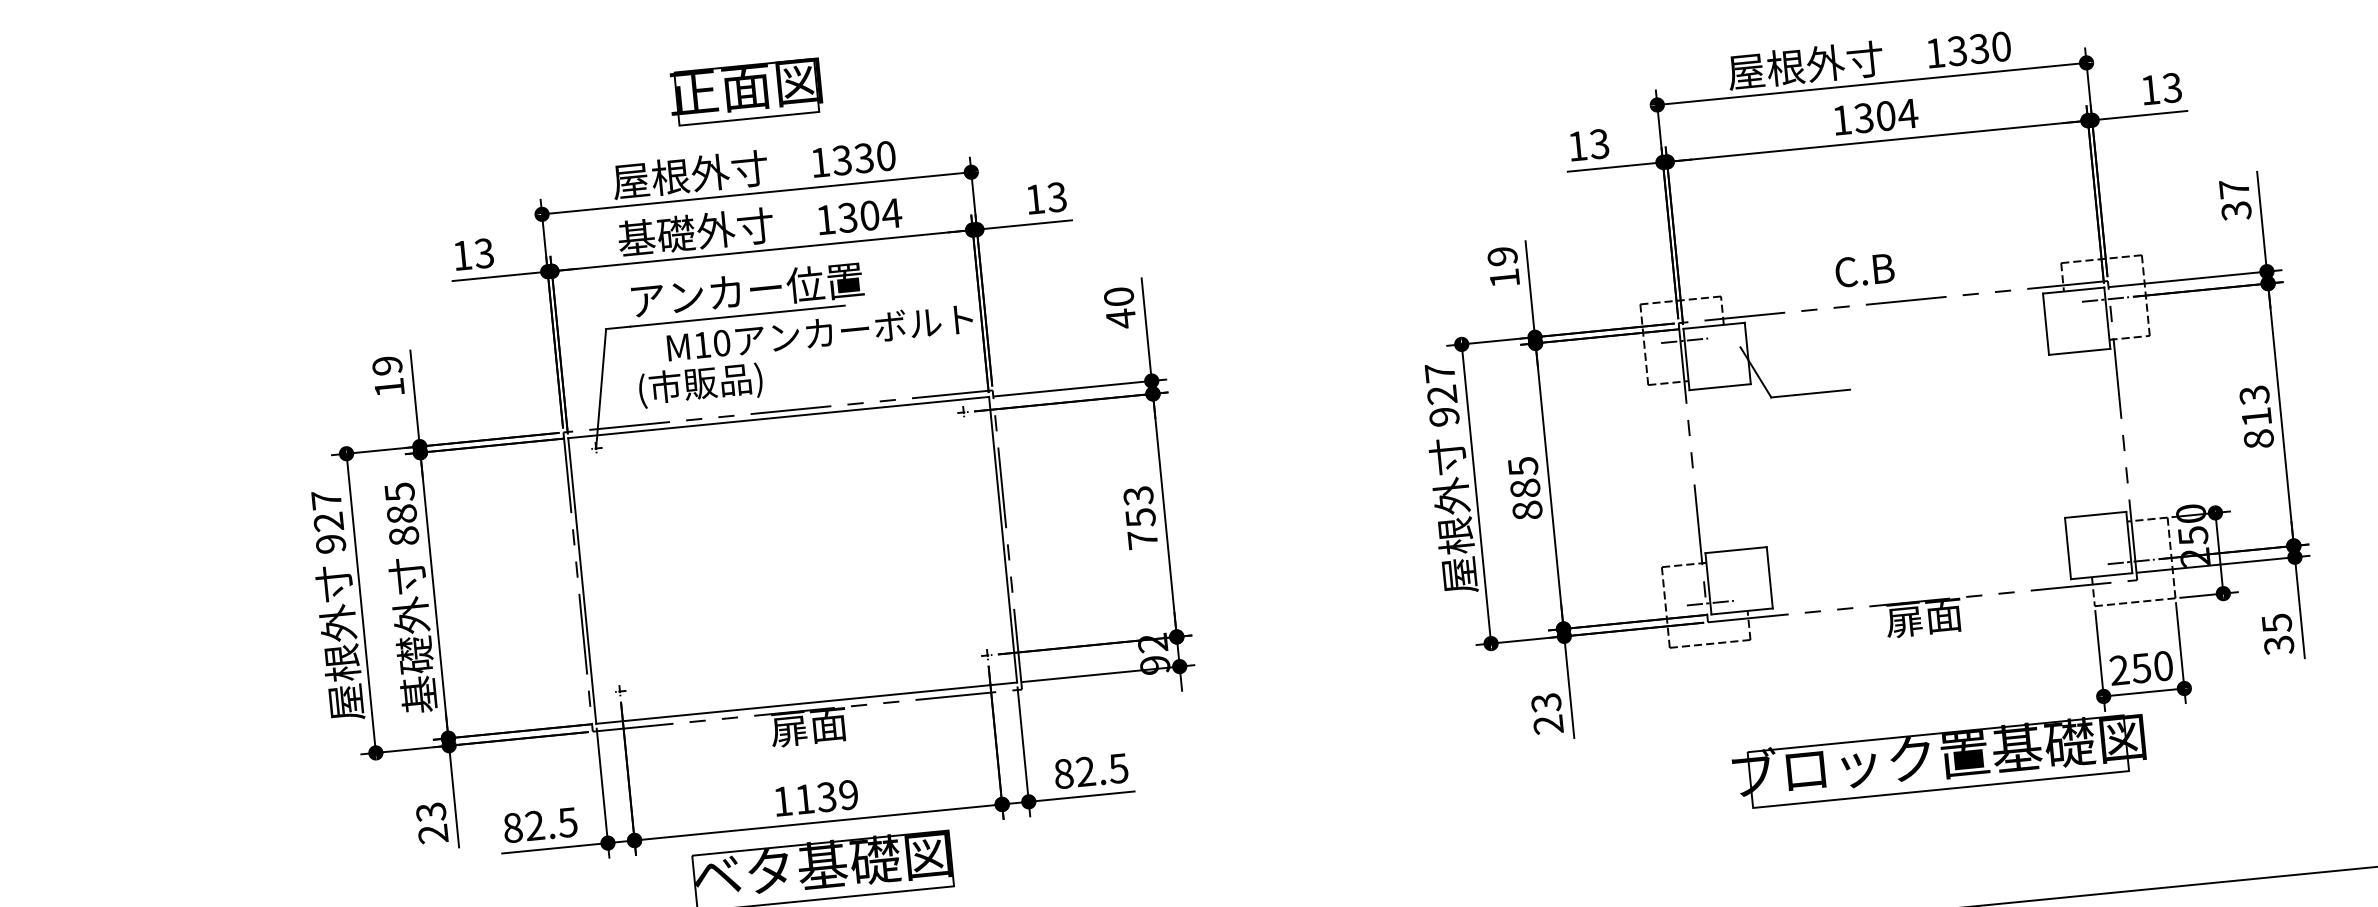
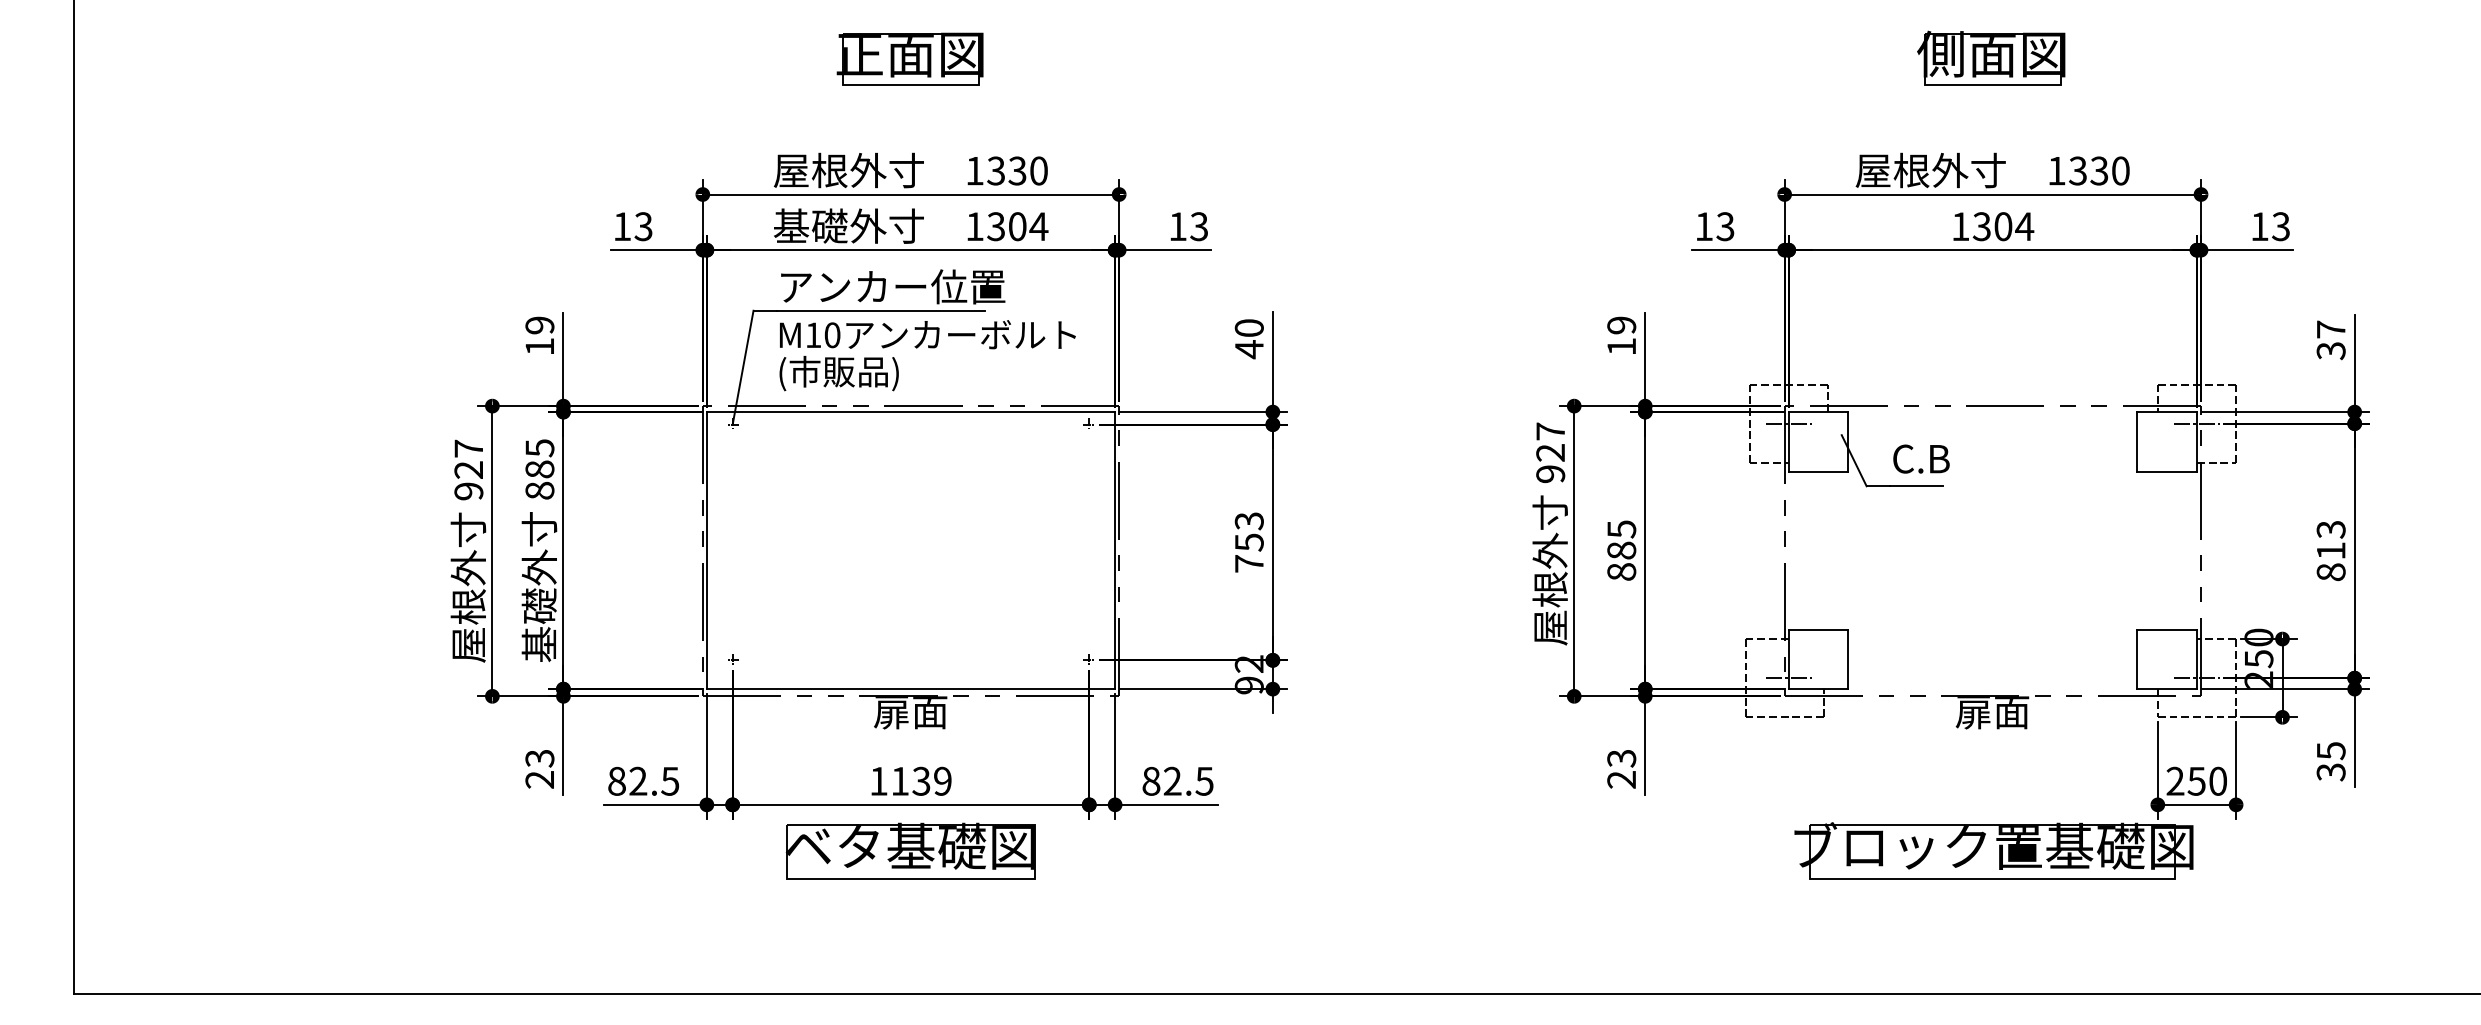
part: (745, 91) -> (909, 58), moved
text: (1864, 269) -> (1921, 458), moved
text: (819, 332) -> (927, 334), moved

